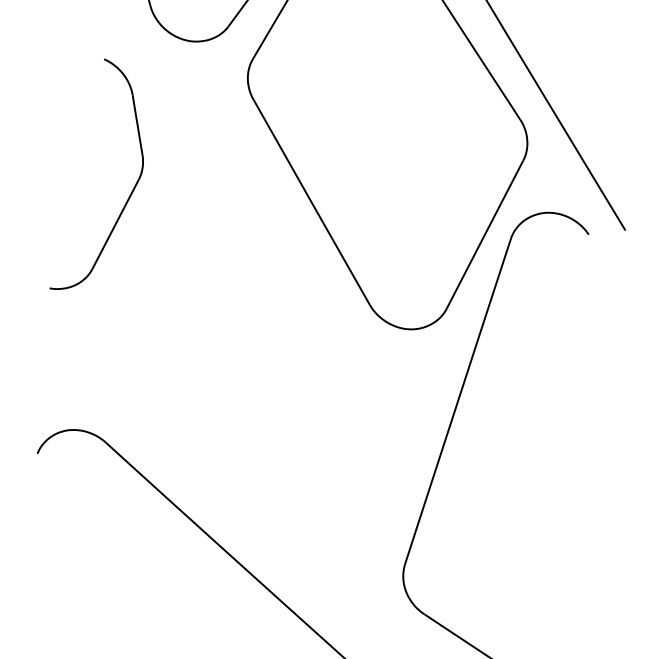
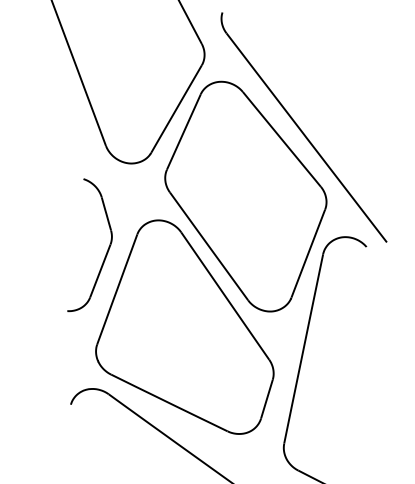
part: (252, 338) -> (184, 326), added

